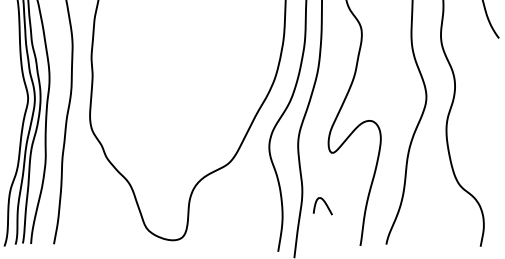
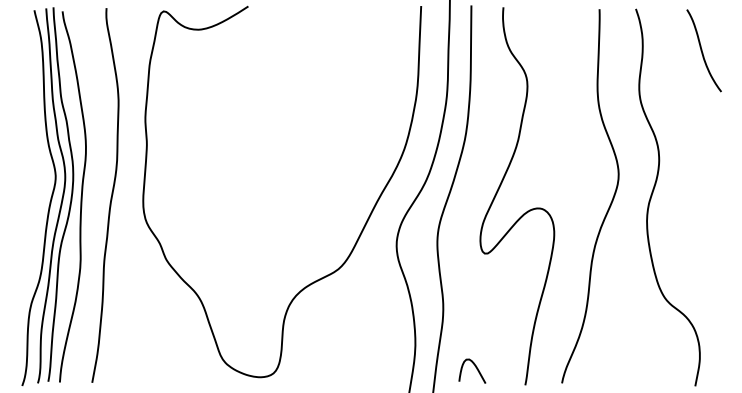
curve: (325, 205) -> (476, 369), moved

